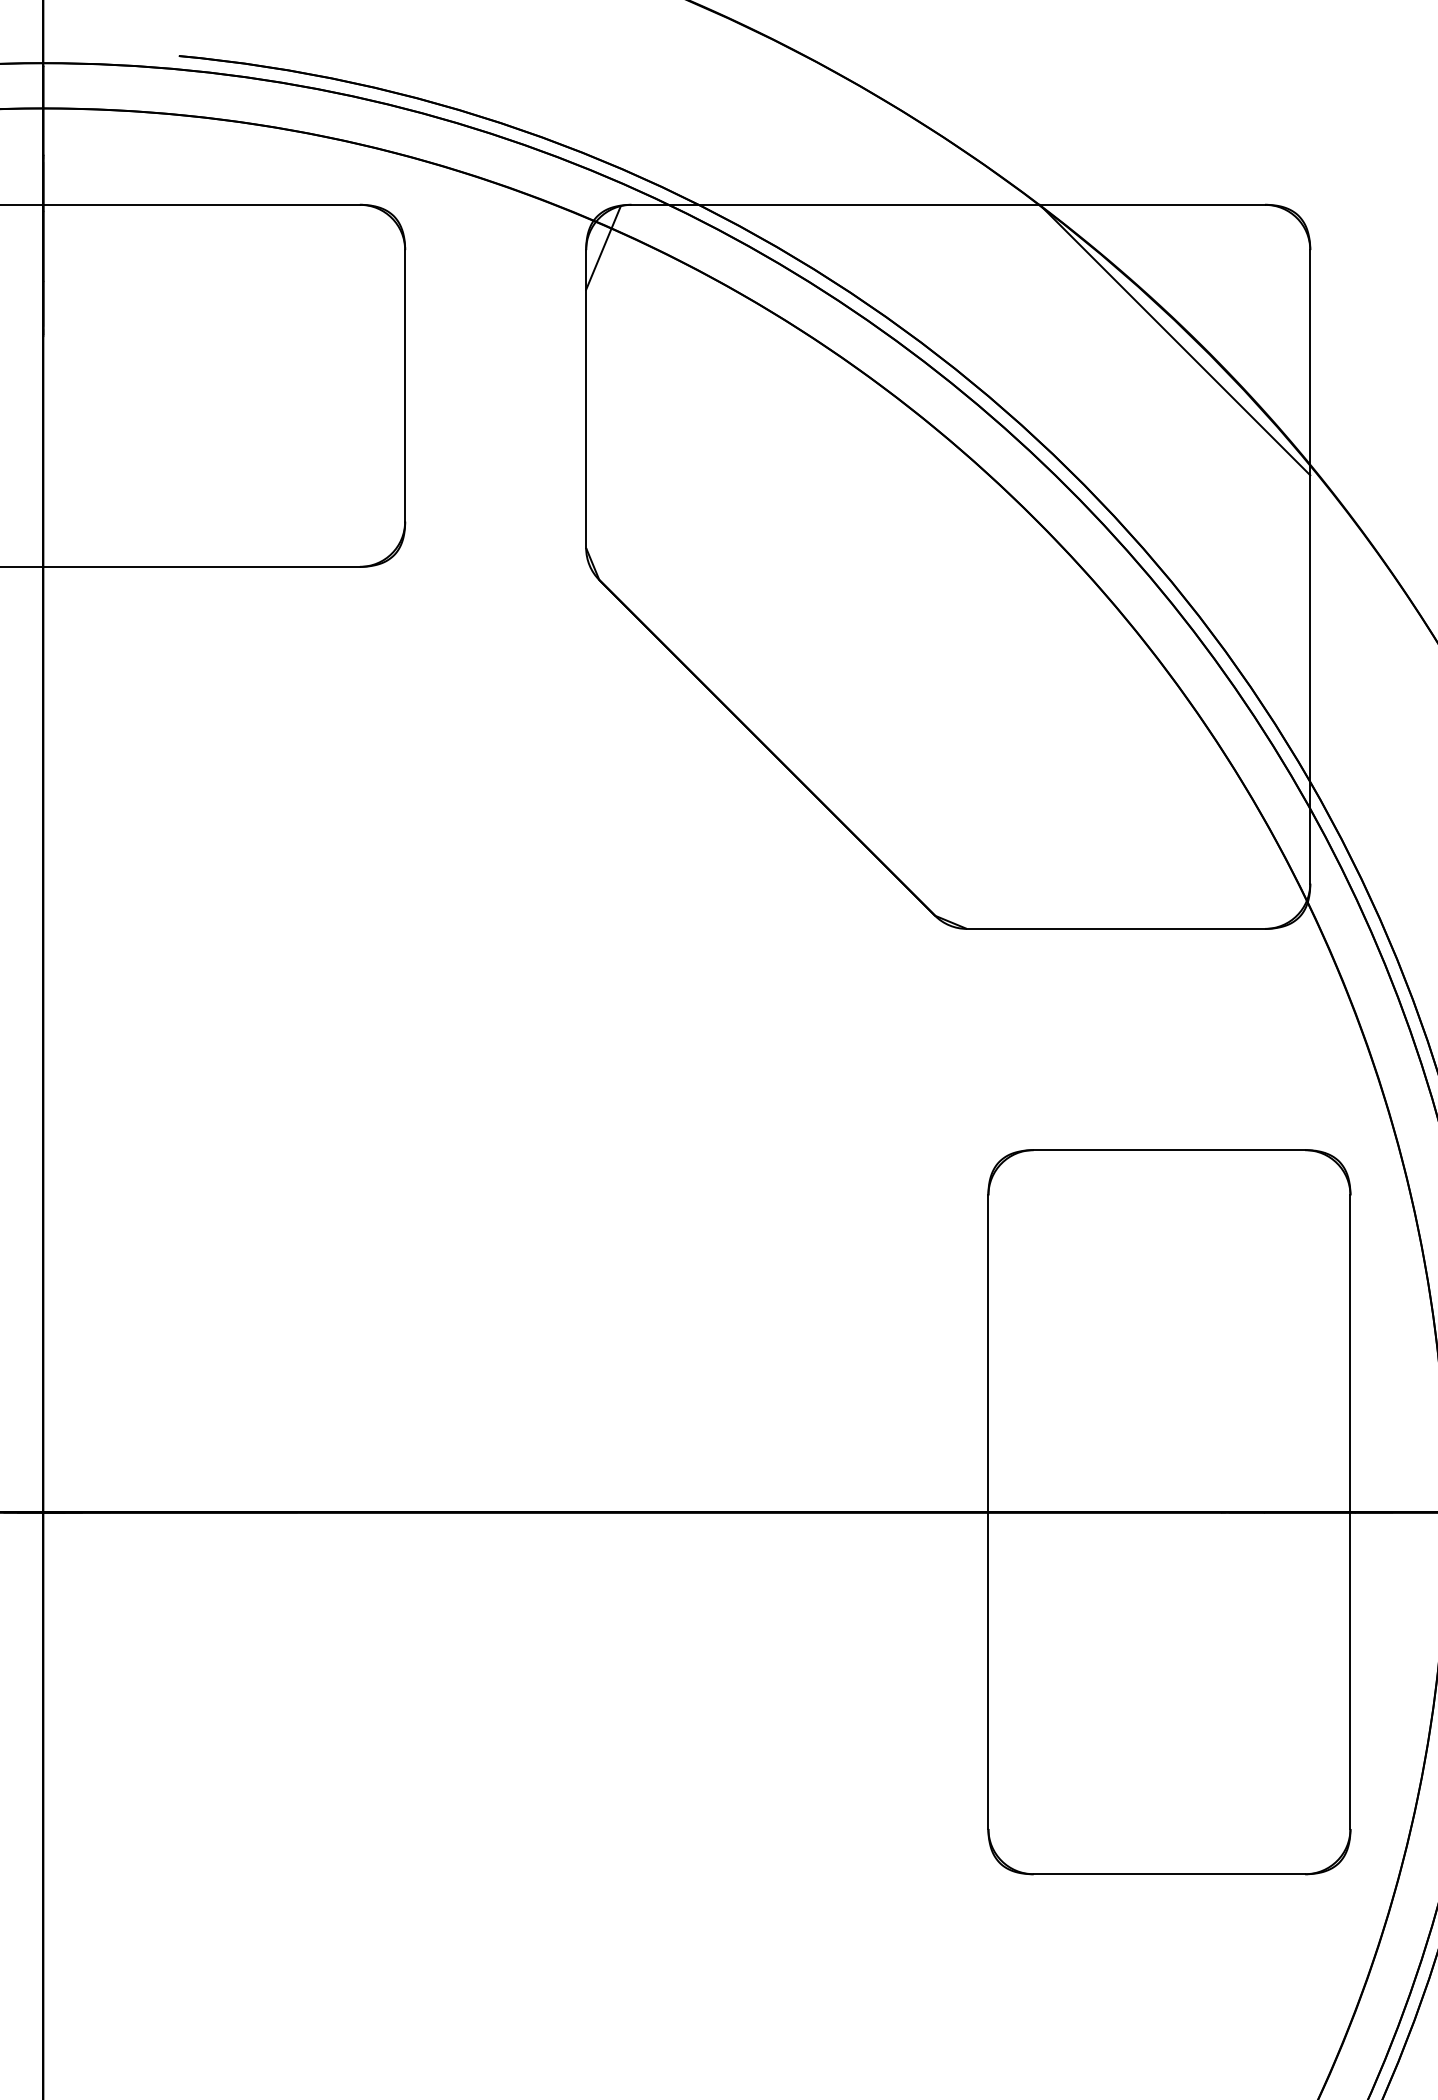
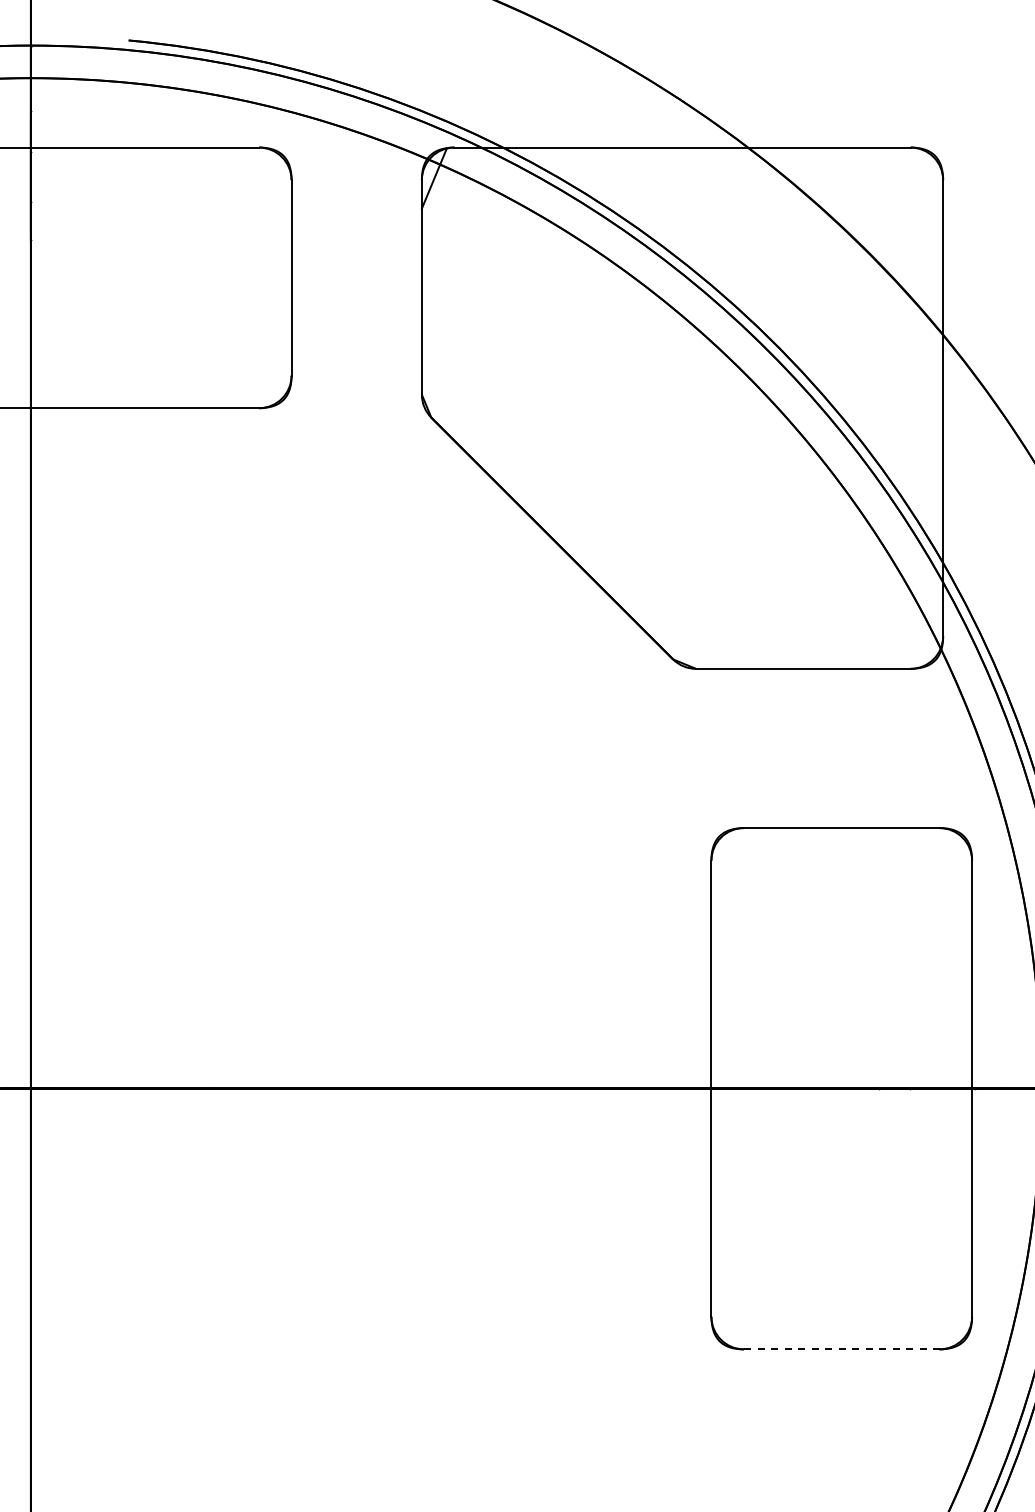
line: (1174, 339) -> (845, 244), removed
line: (1169, 1874) -> (841, 1349), solid -> dashed

